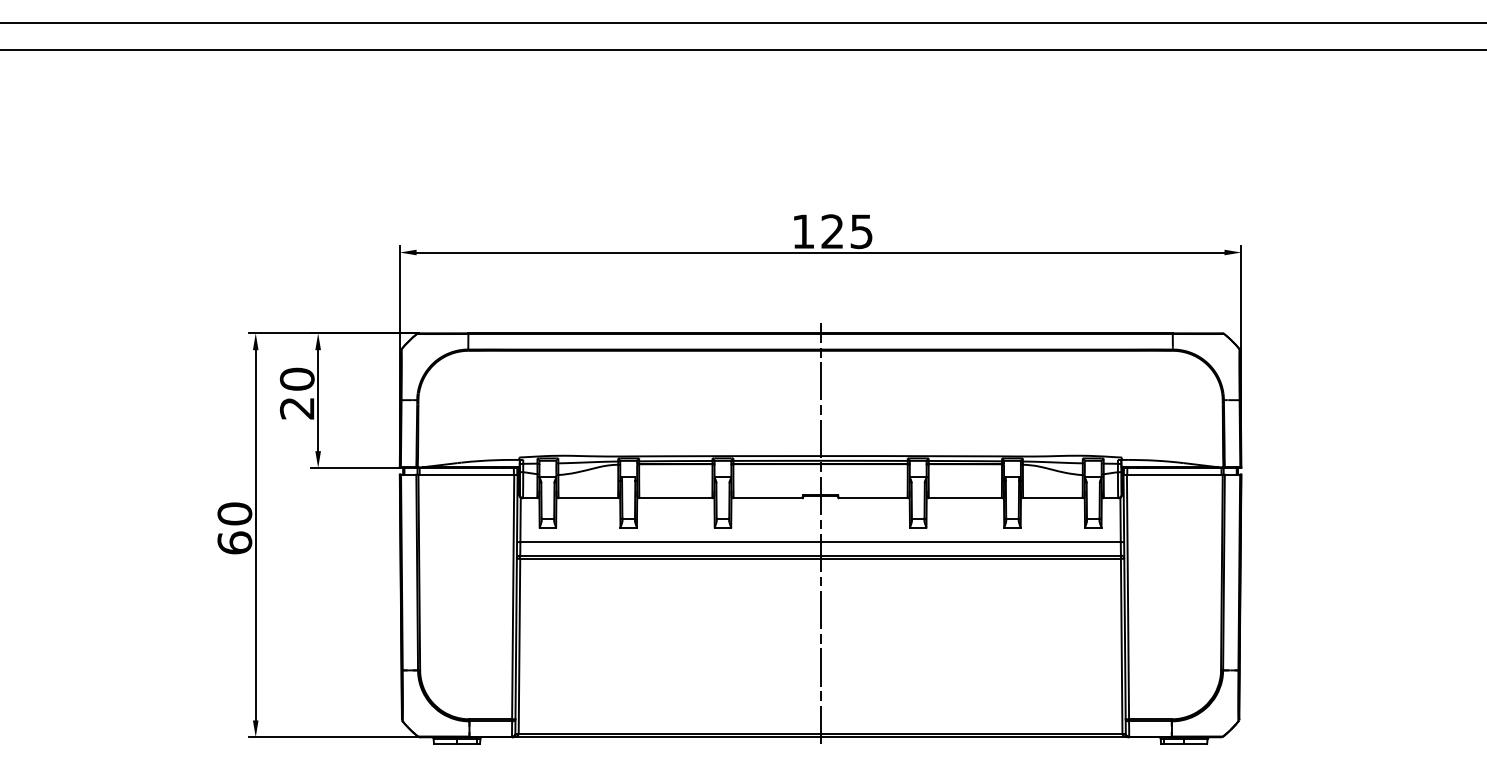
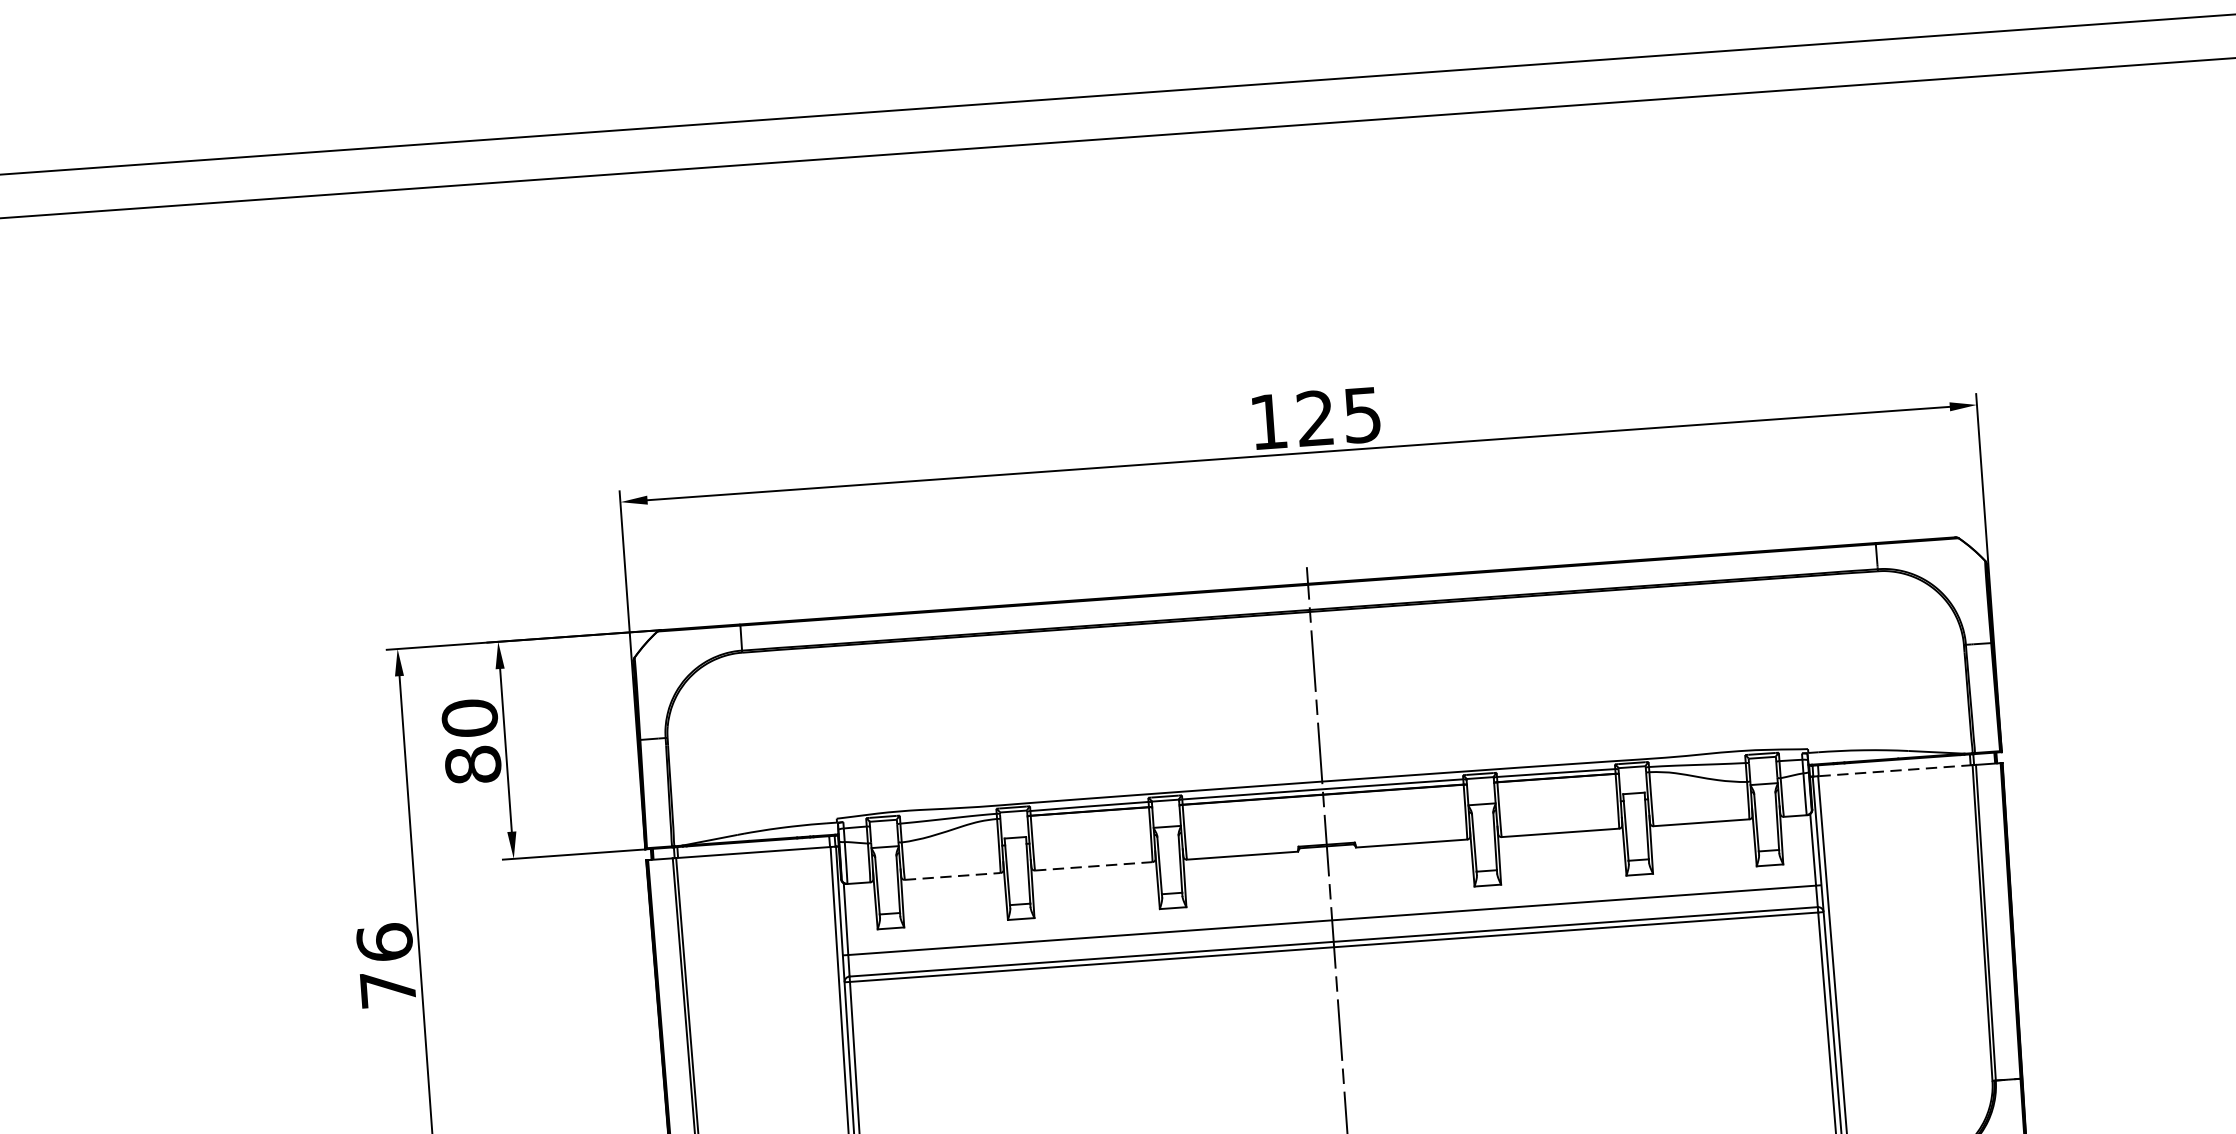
text: (297, 408) -> (473, 765), 20 -> 80
line: (1174, 474) -> (1894, 770), solid -> dashed
line: (588, 498) -> (953, 876), solid -> dashed
line: (676, 498) -> (1094, 866), solid -> dashed
text: (234, 528) -> (385, 966), 60 -> 76

